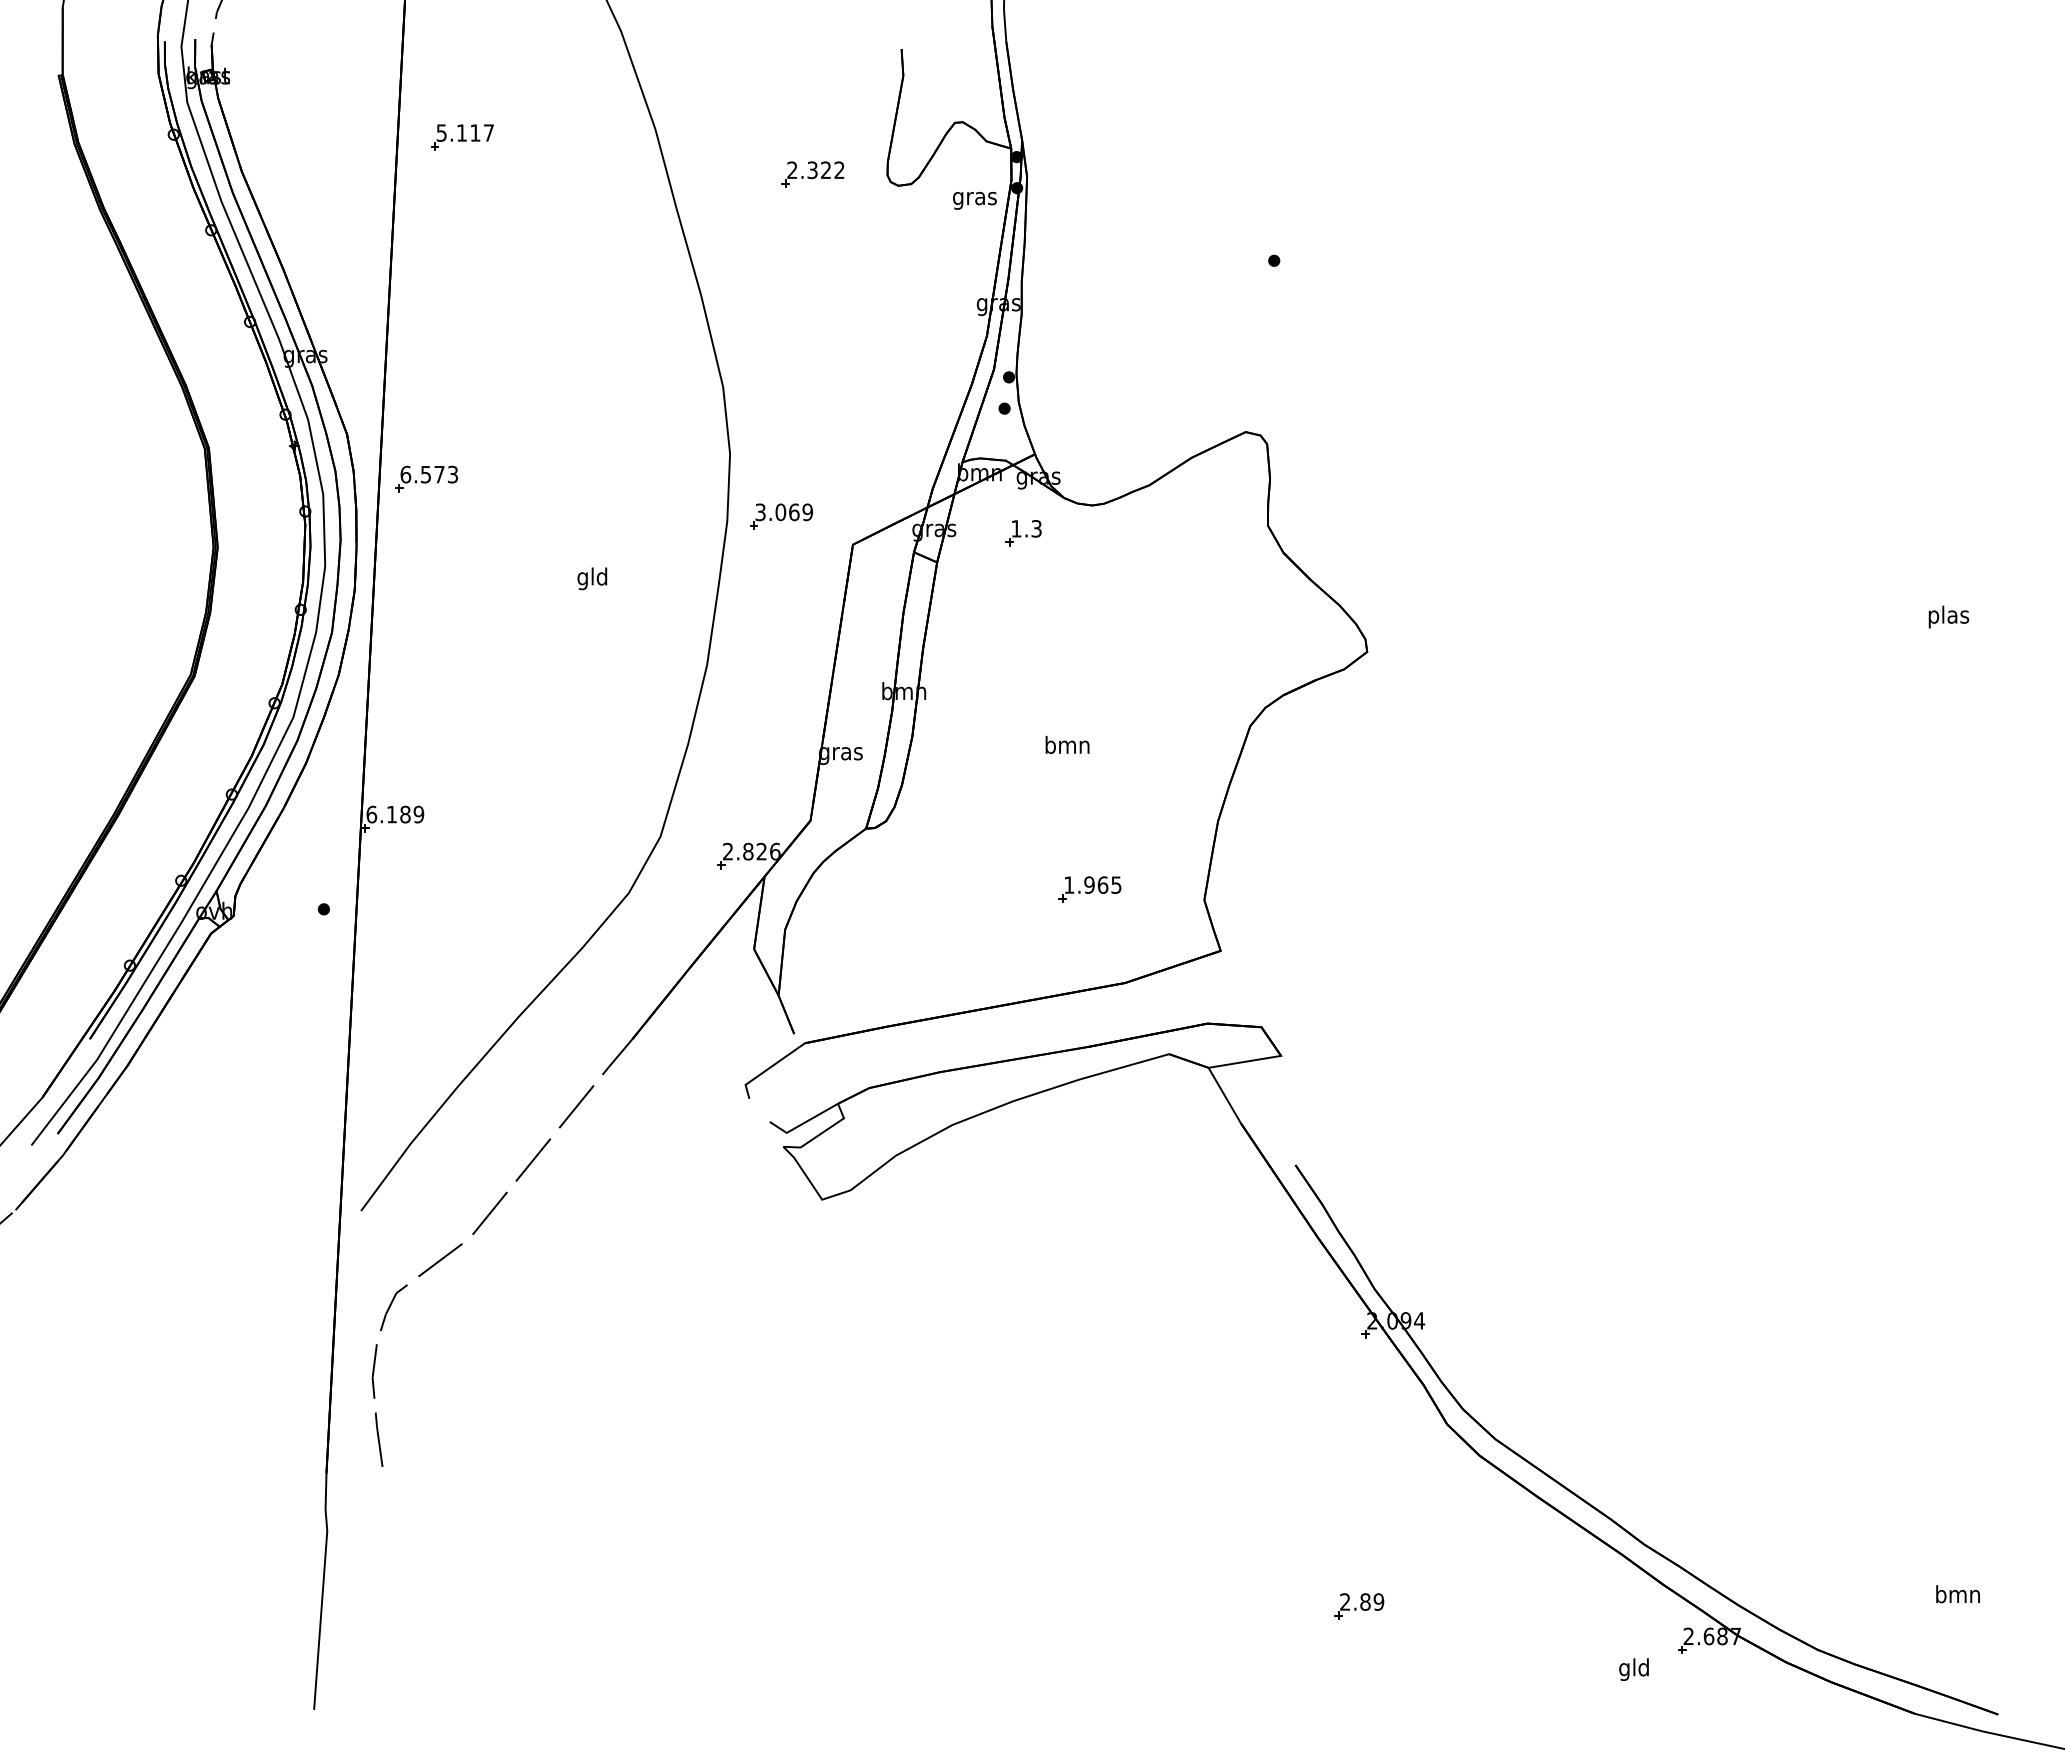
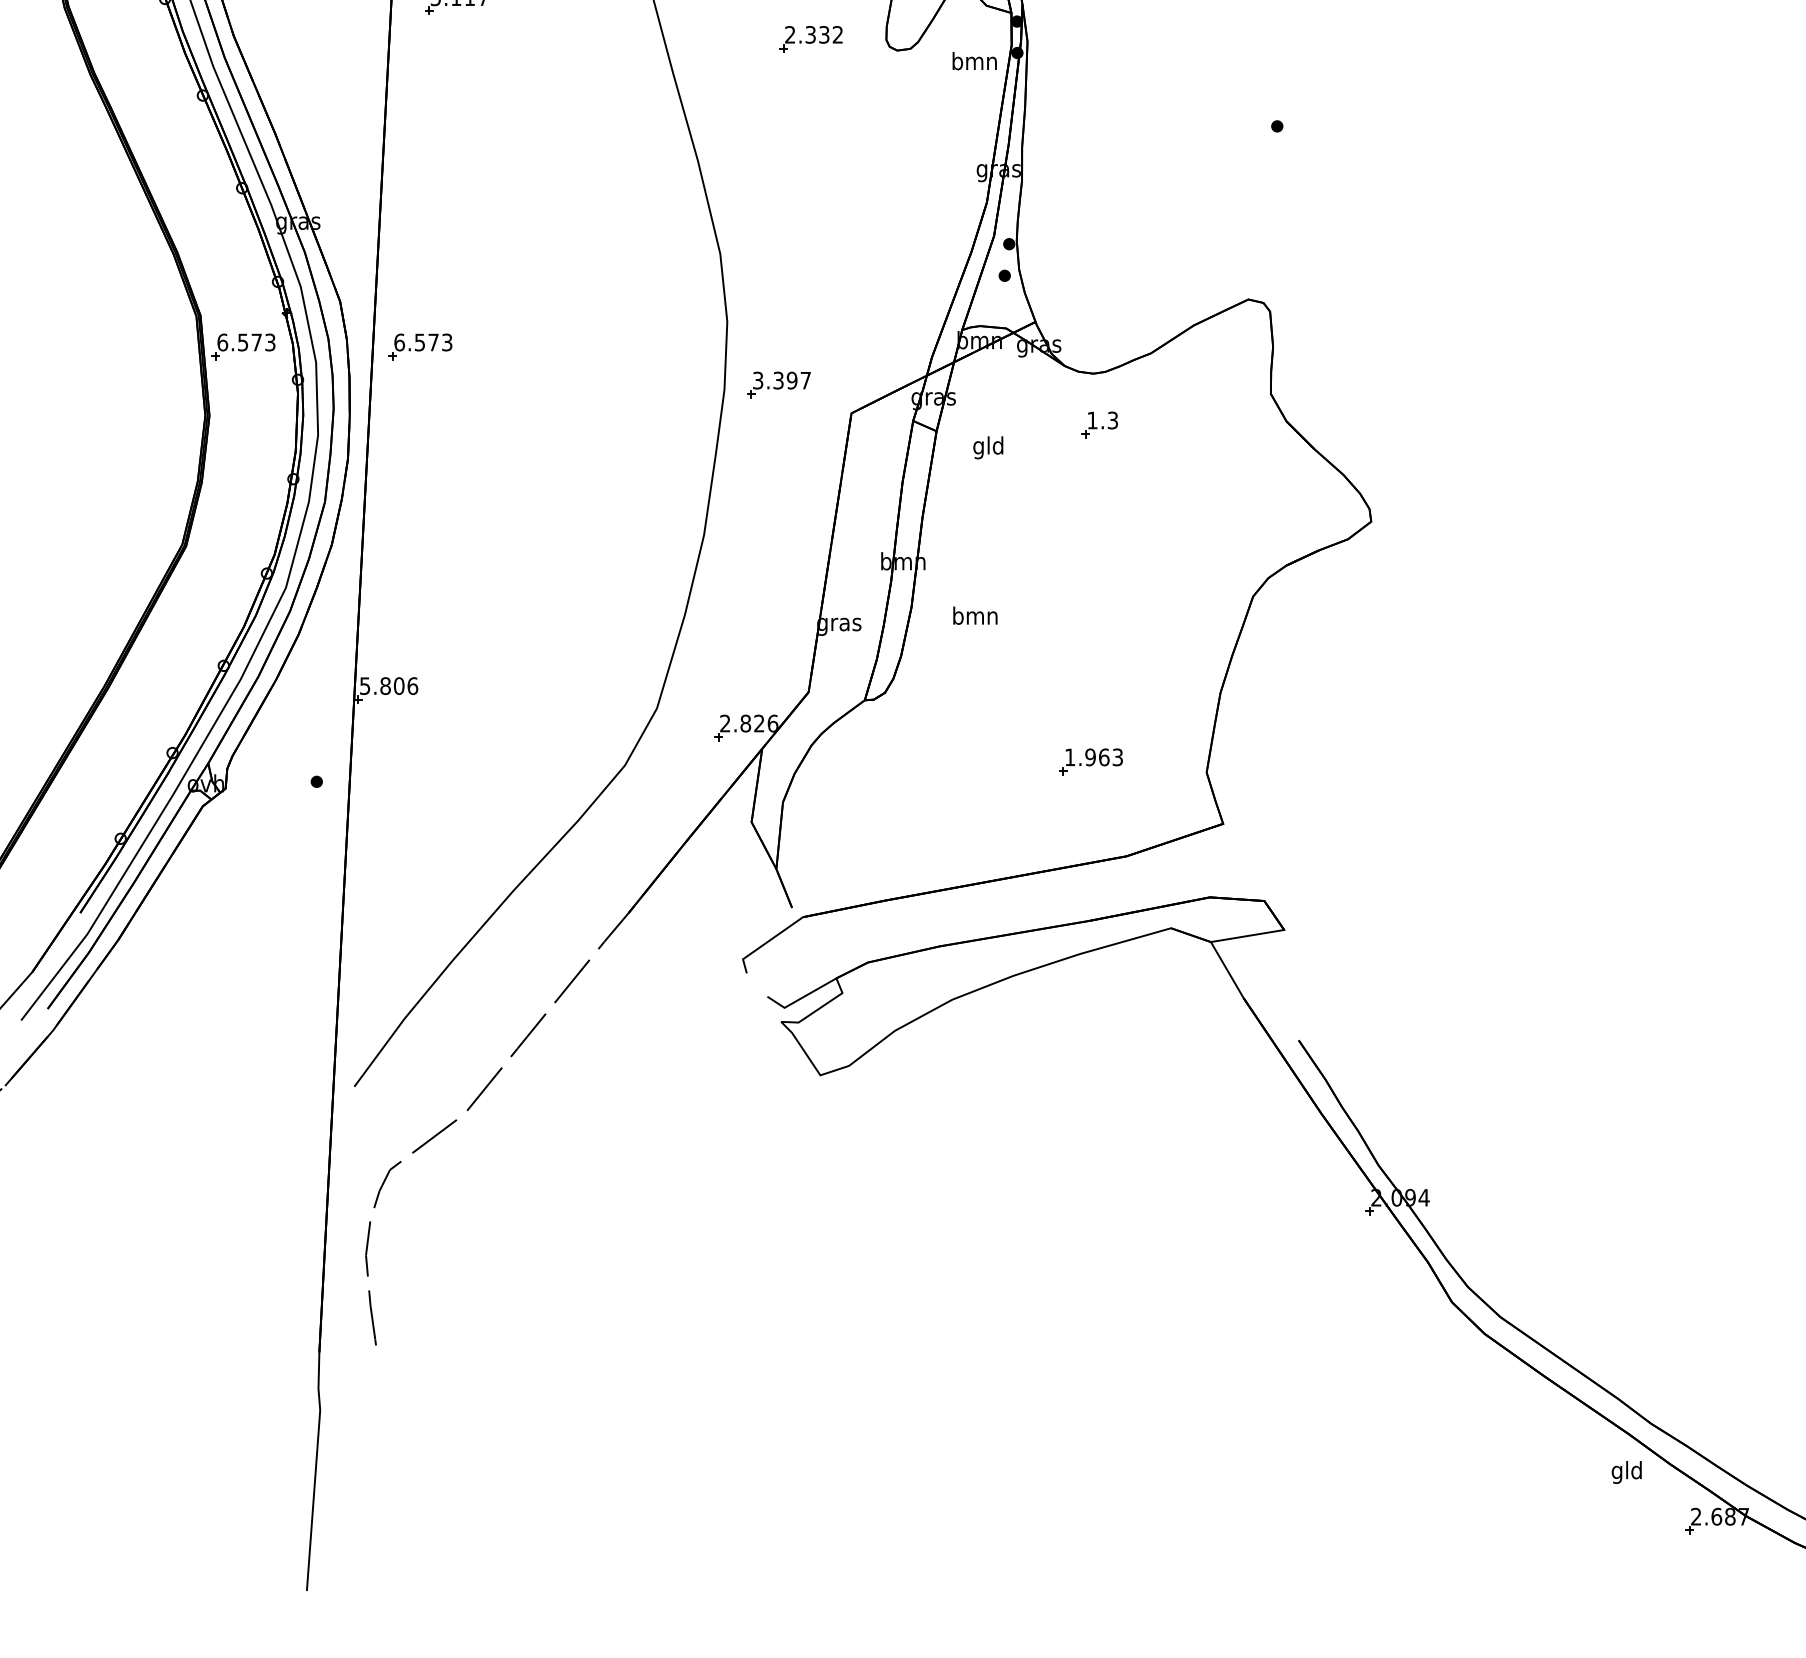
text: (826, 170) -> (824, 35), 2.322 -> 2.332
text: (974, 198) -> (974, 63), gras -> bmn
part: (251, 478) -> (243, 346), added
text: (793, 512) -> (791, 380), 3.069 -> 3.397
part: (1023, 533) -> (1099, 425), moved
text: (592, 578) -> (988, 447), moved
text: (1067, 744) -> (975, 615), moved
text: (395, 814) -> (389, 686), 6.189 -> 5.806
text: (1116, 884) -> (1117, 756), 1.965 -> 1.963
part: (1359, 1606) -> (1363, 1486), removed
text: (1633, 1669) -> (1626, 1472), moved

